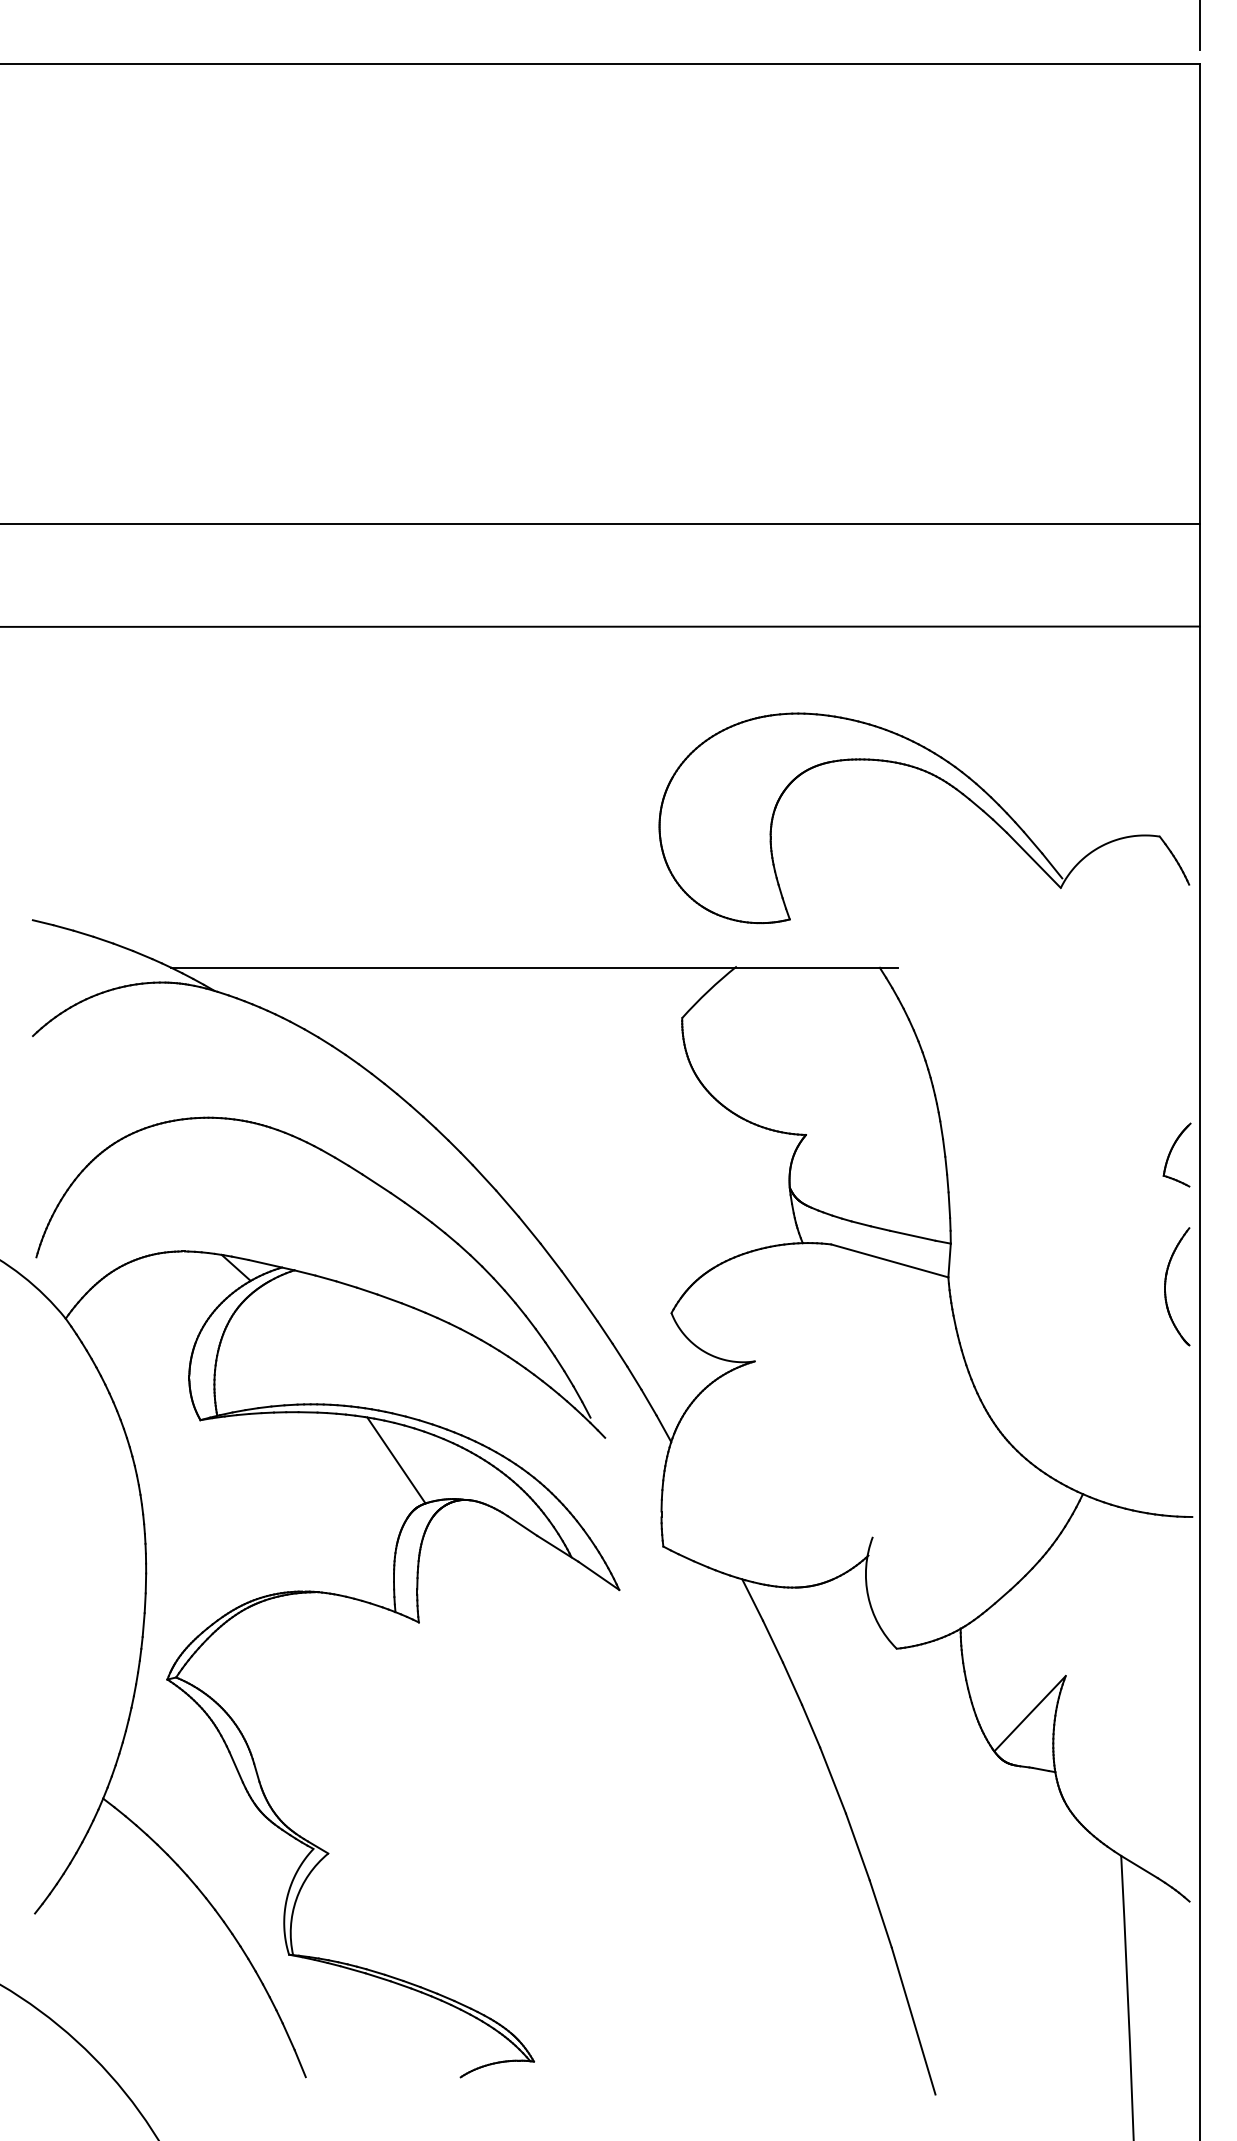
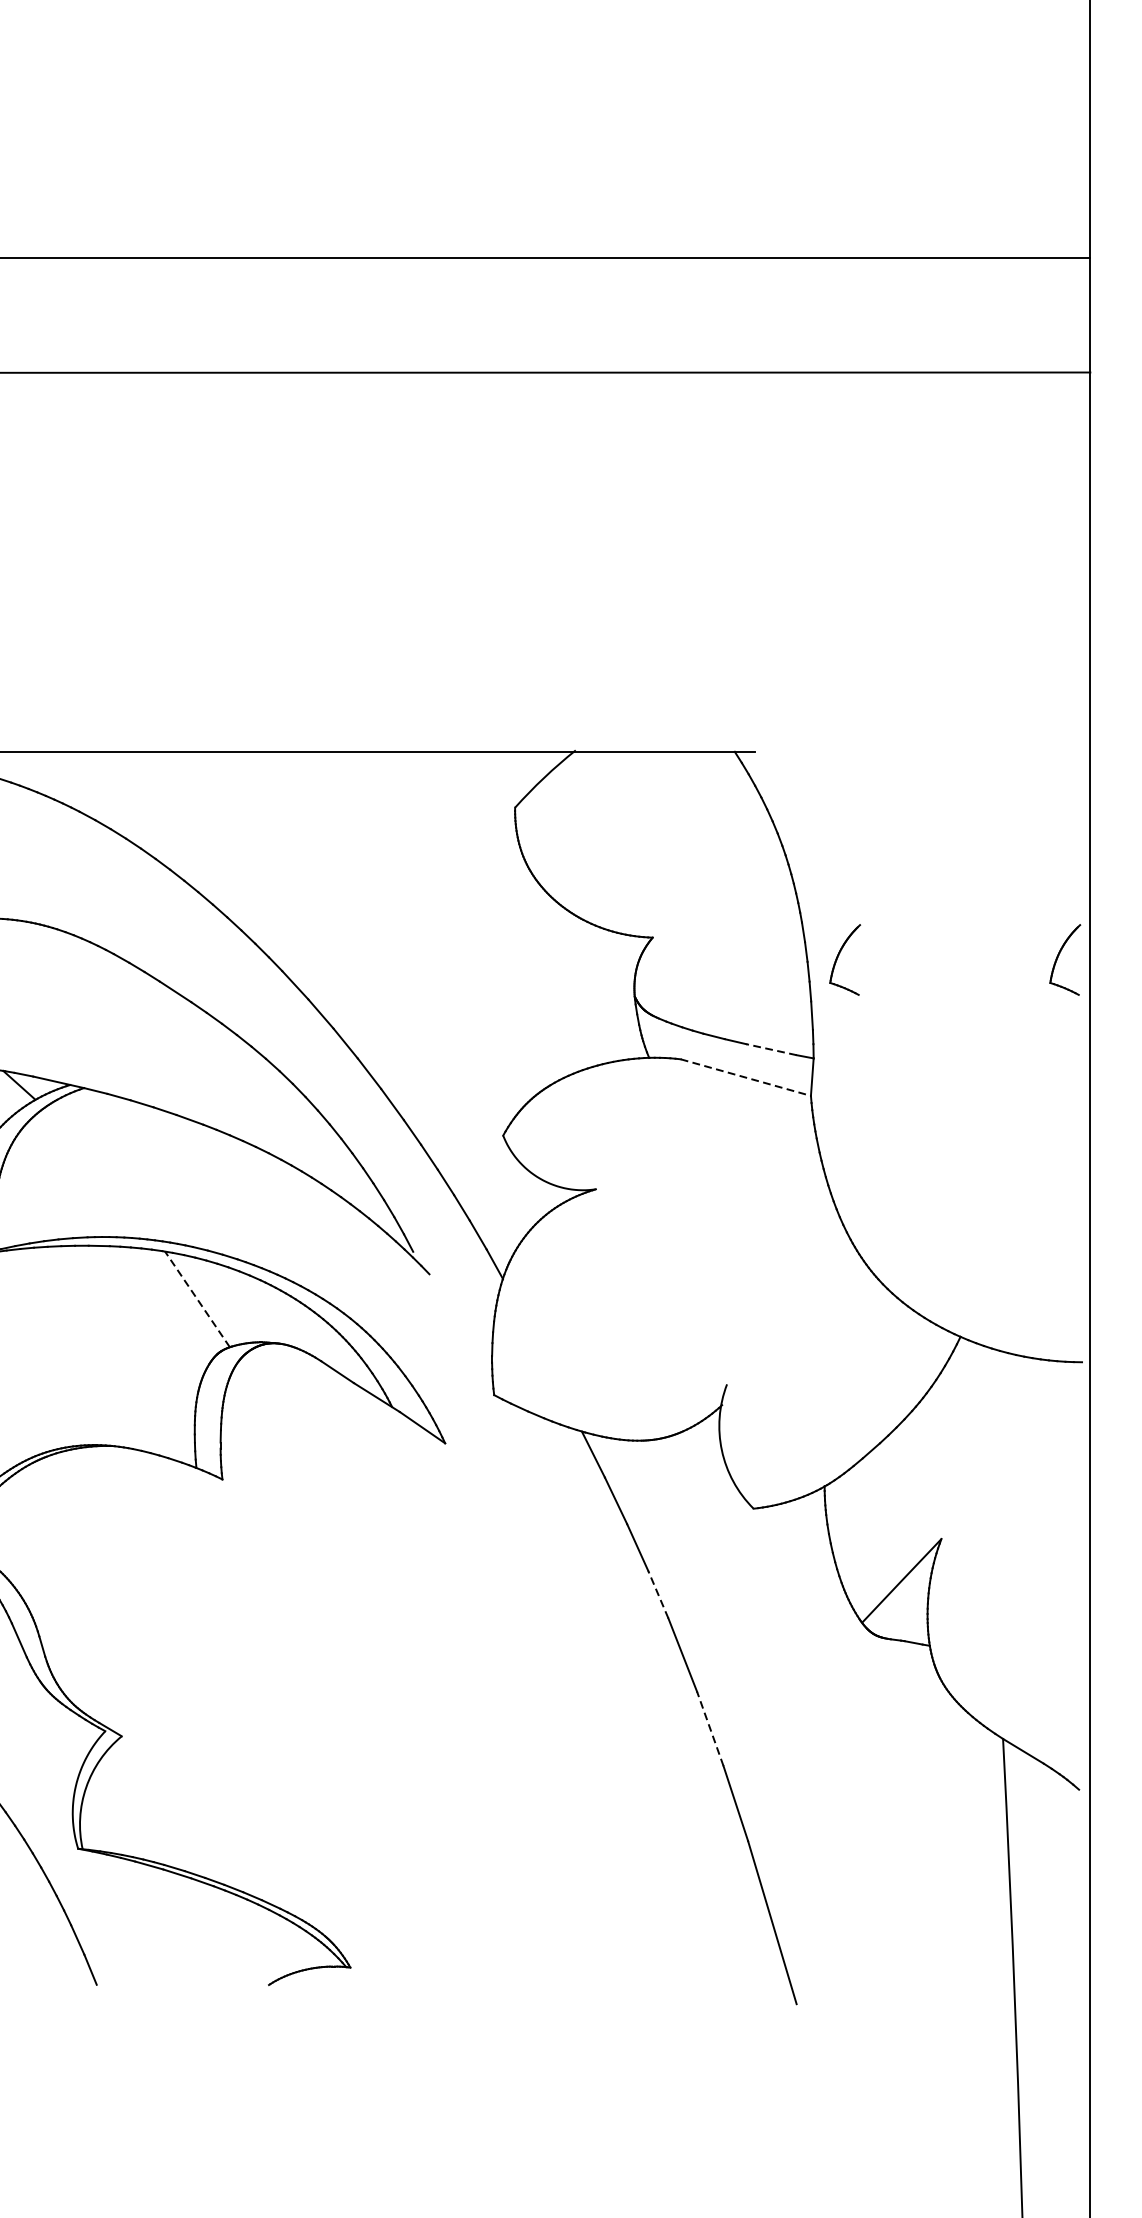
part: (947, 784) -> (809, 548), removed
part: (978, 1154) -> (844, 959), added
line: (912, 1235) -> (771, 1049), solid -> dashed
line: (889, 1260) -> (745, 1077), solid -> dashed
part: (1166, 1284) -> (1053, 1103), removed
line: (396, 1460) -> (197, 1299), solid -> dashed
line: (810, 1725) -> (657, 1593), solid -> dashed
line: (857, 1846) -> (709, 1728), solid -> dashed

